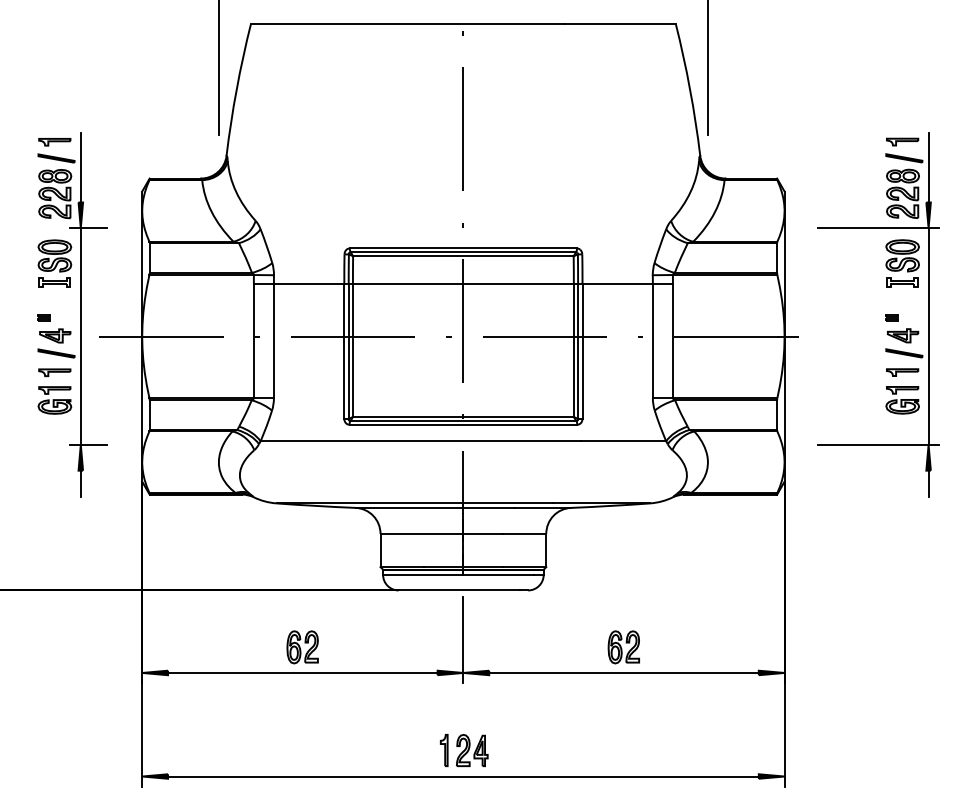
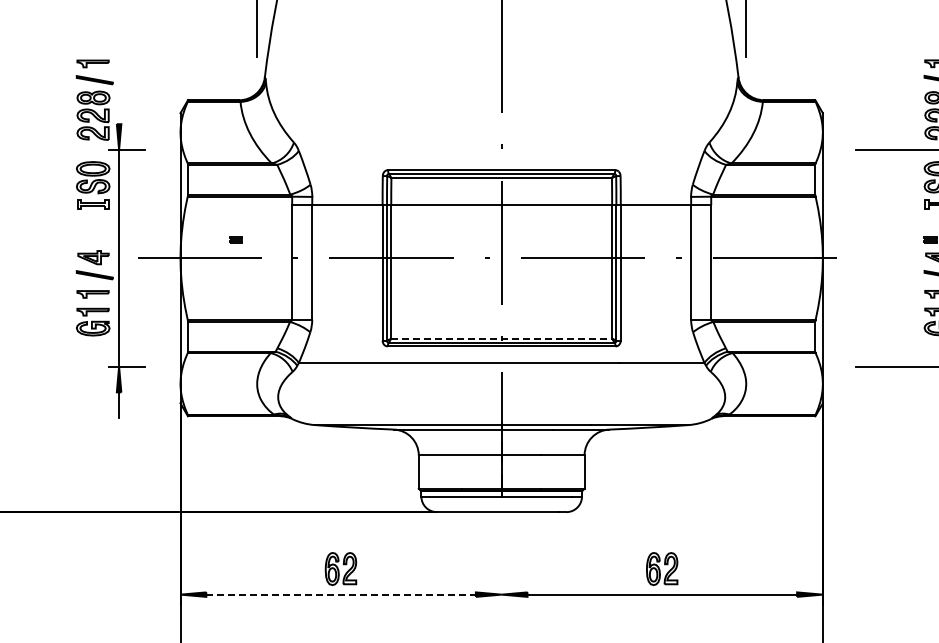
line: (80, 167) -> (118, 89), removed
part: (43, 317) -> (234, 239), moved
line: (463, 416) -> (501, 338), solid -> dashed
line: (463, 640) -> (501, 562), removed
line: (302, 672) -> (340, 594), solid -> dashed

